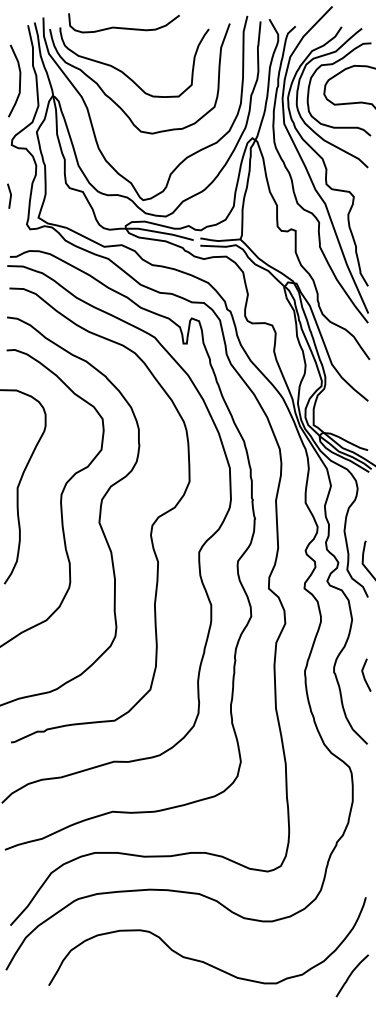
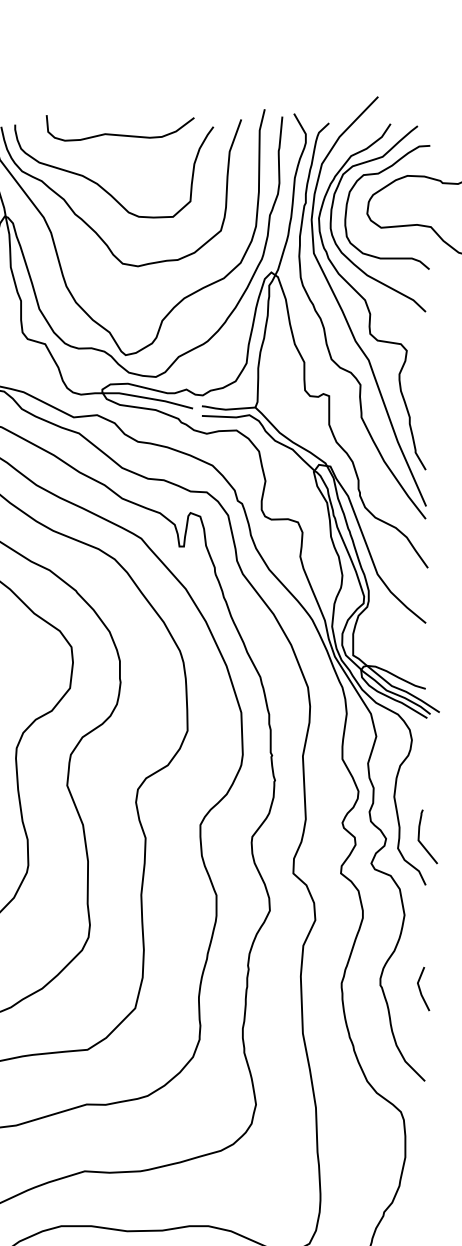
curve: (123, 27) -> (119, 134), moved

